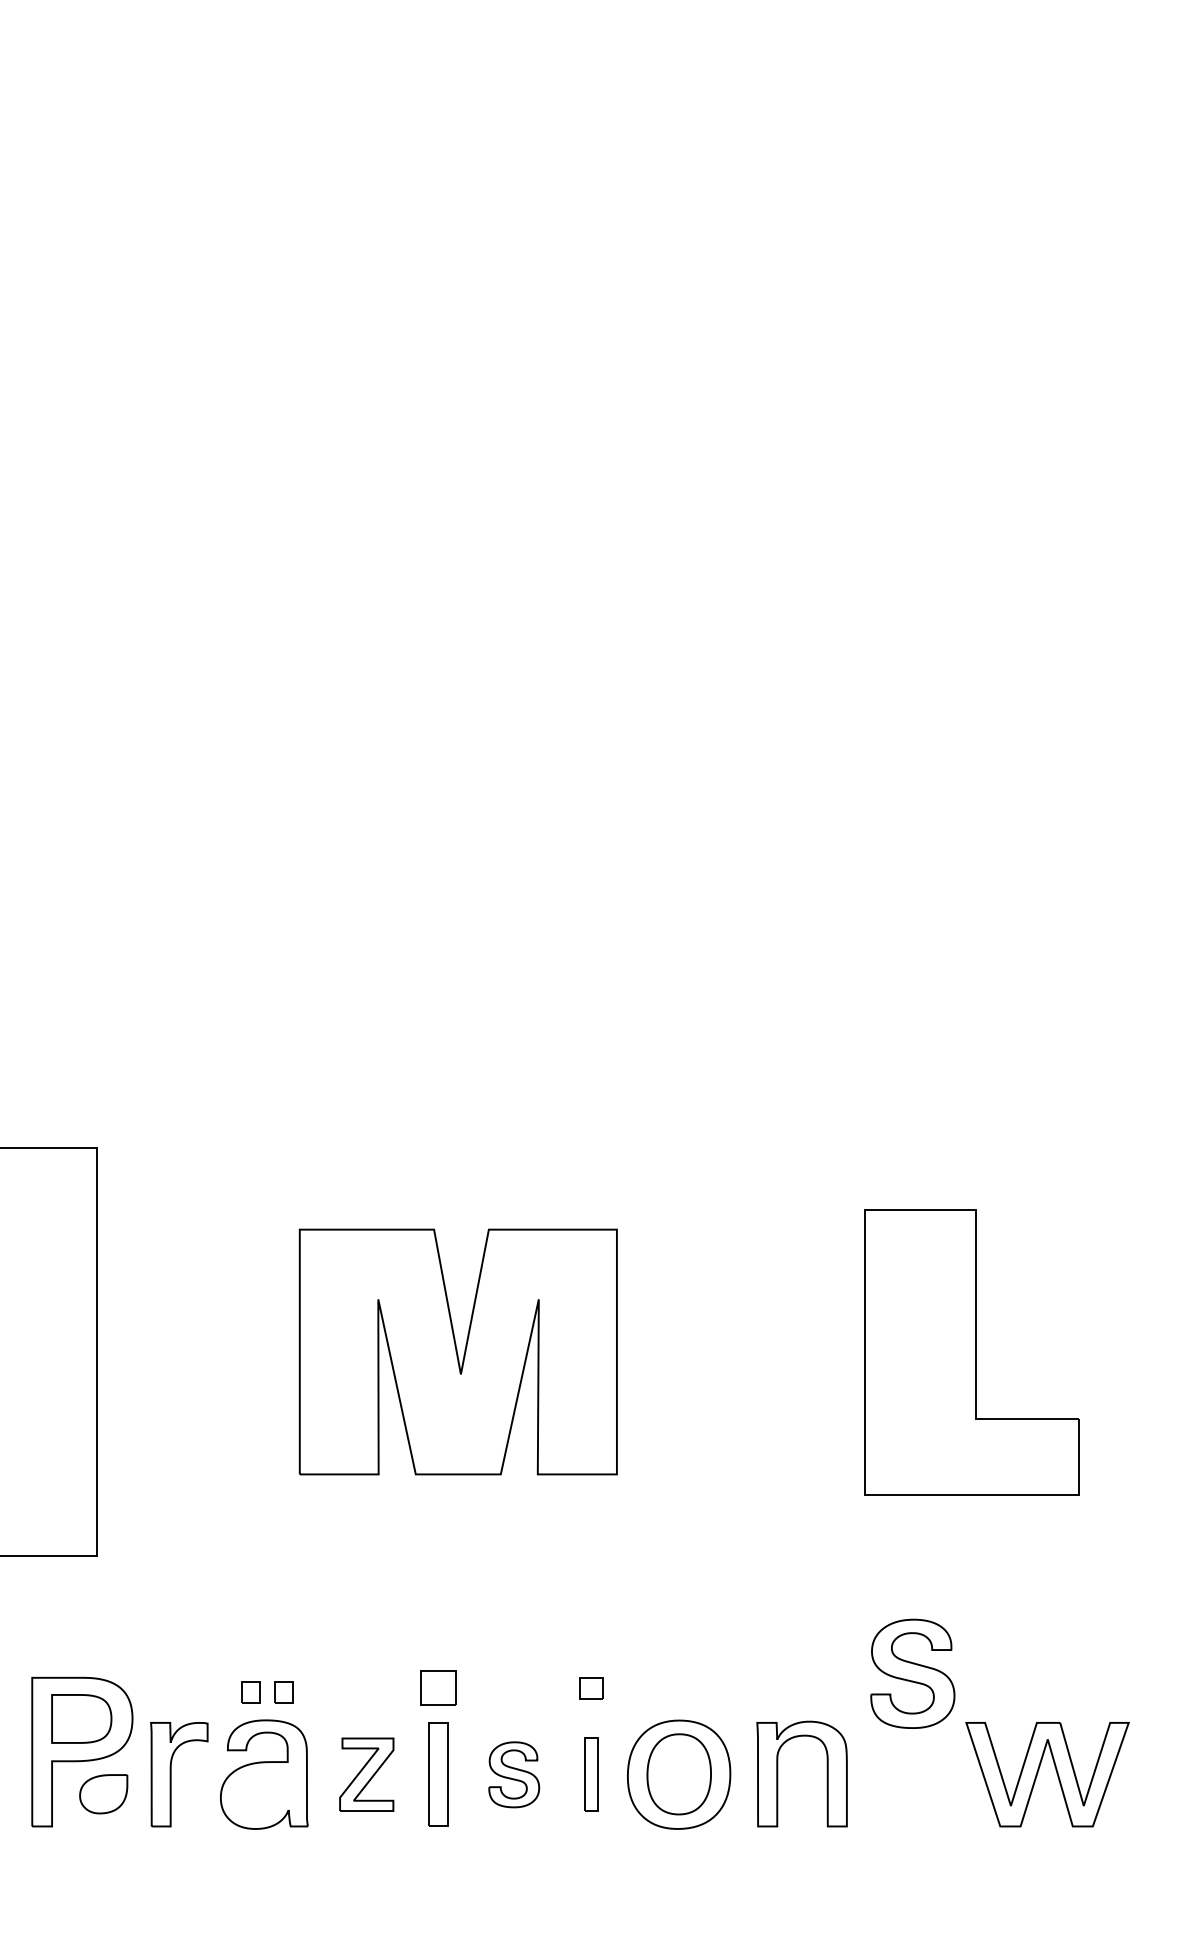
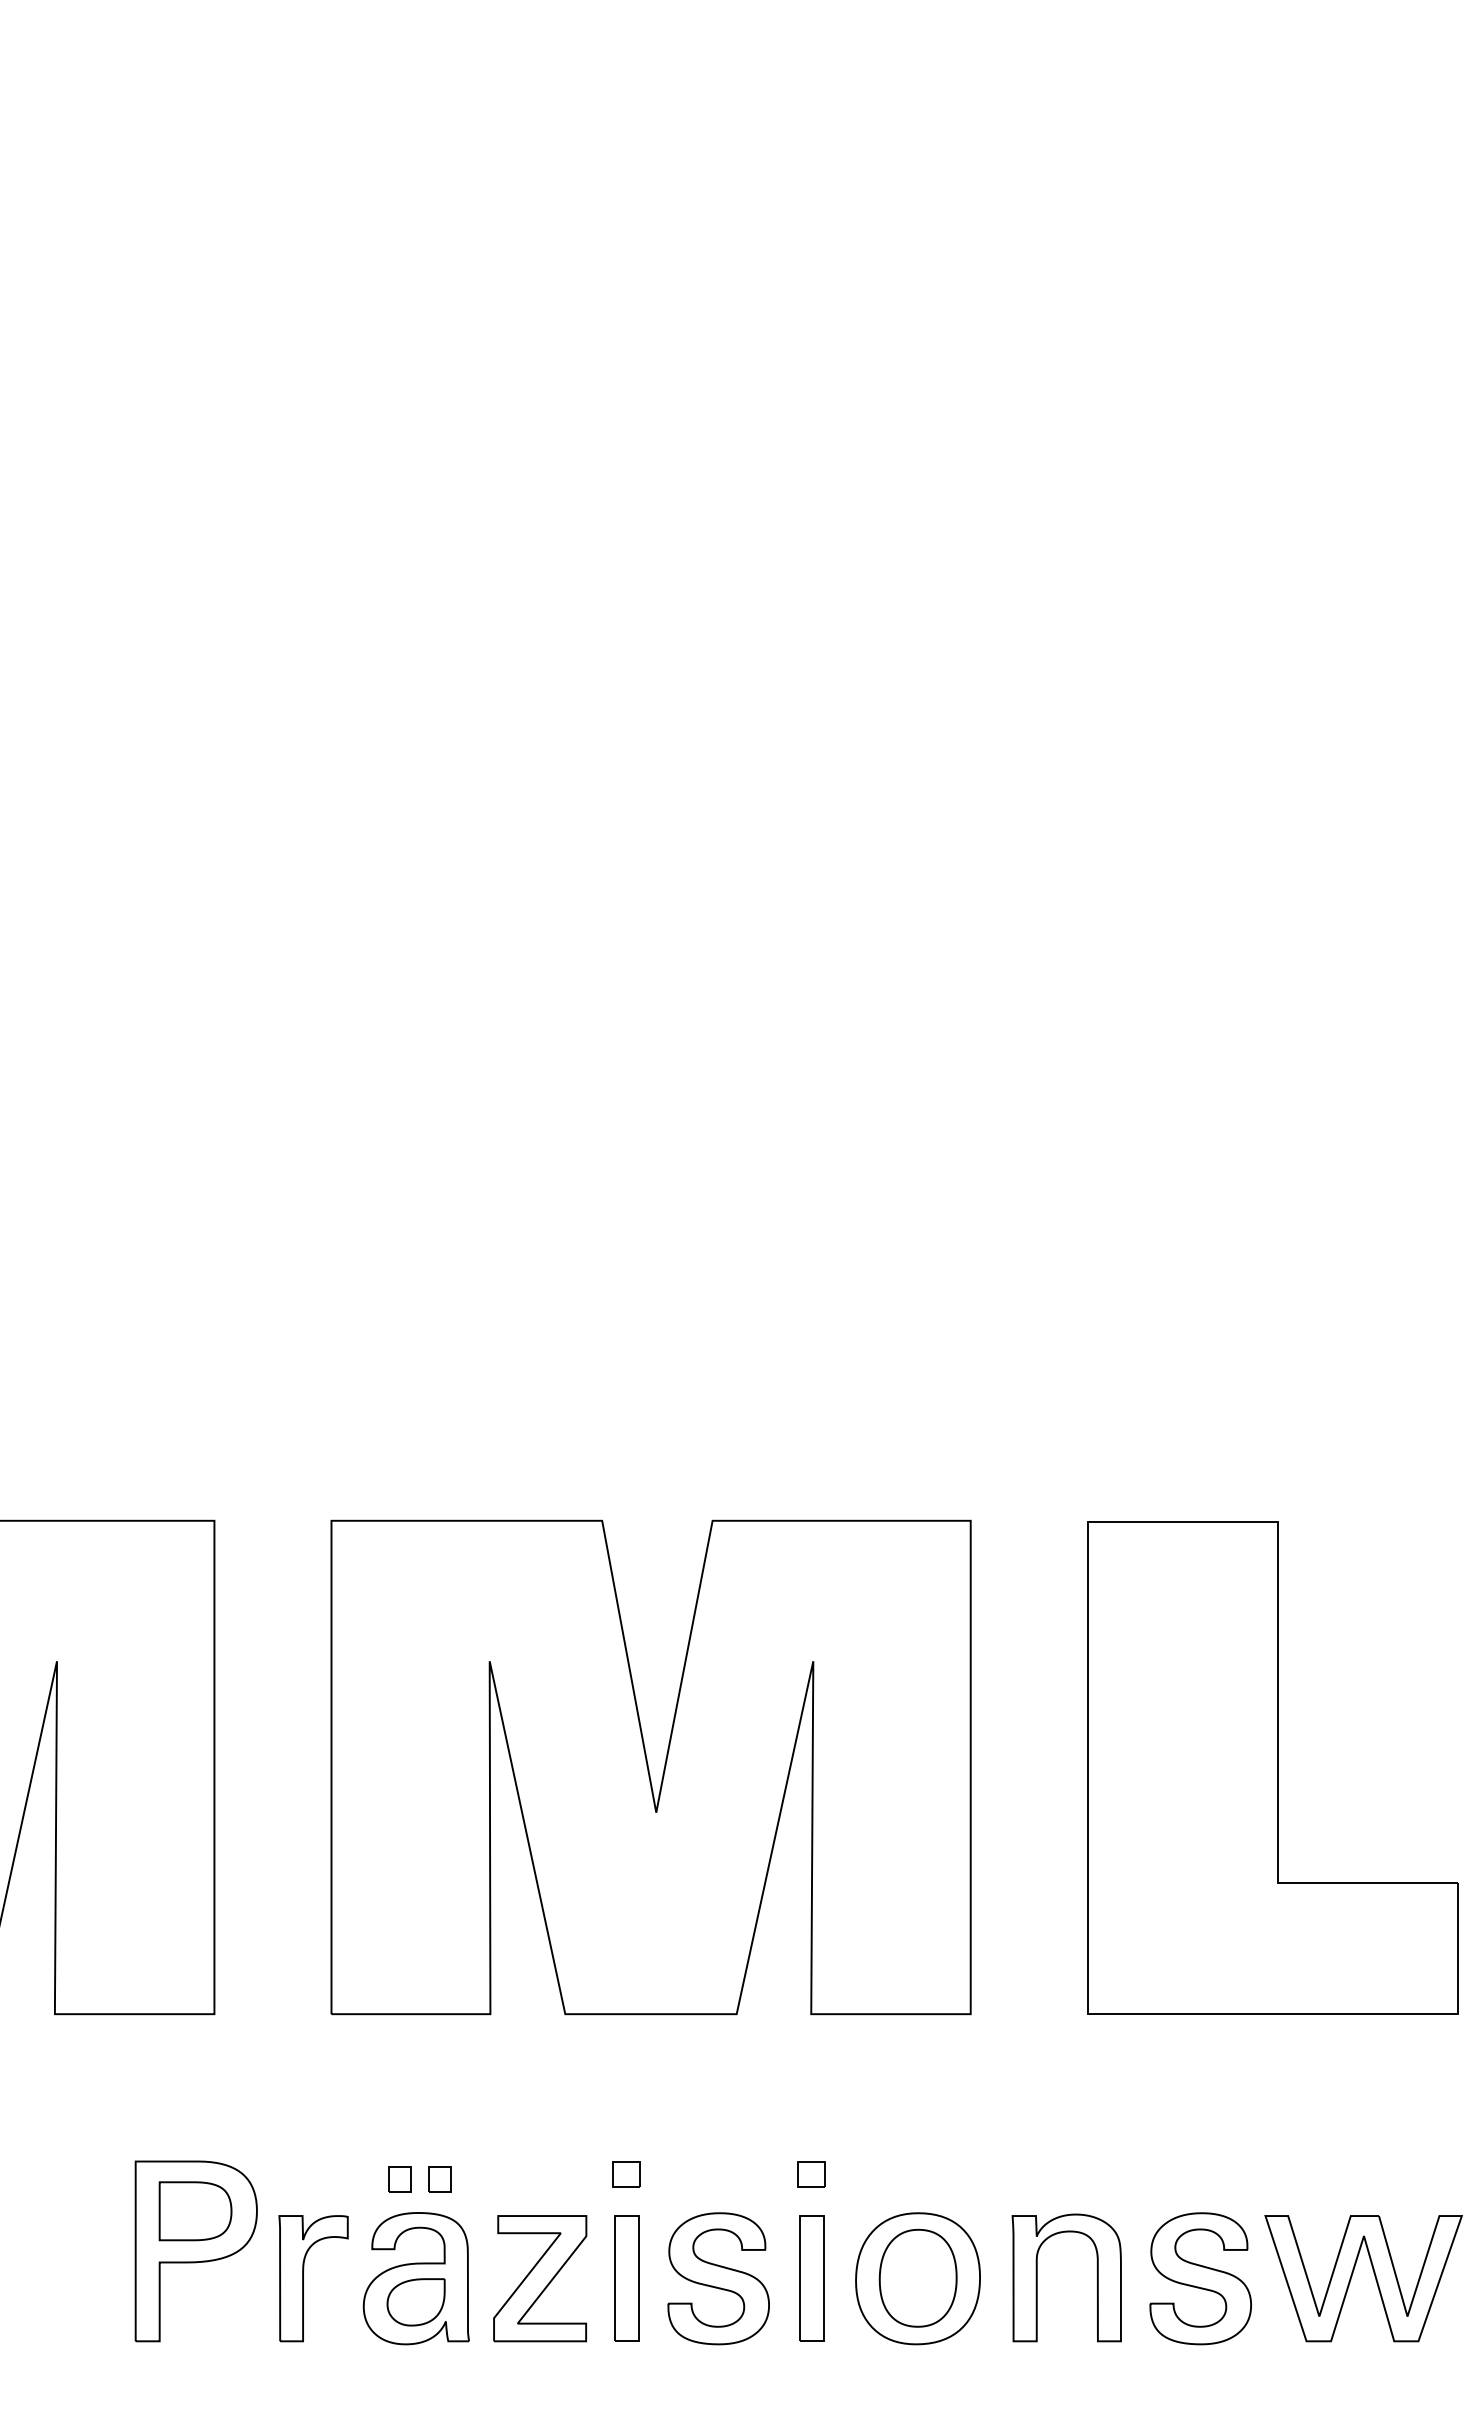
part: (457, 1352) -> (650, 1767), size x1.67
part: (972, 1352) -> (1272, 1767), size x1.43
part: (912, 1673) -> (1200, 2278), moved
part: (438, 1688) -> (626, 2174), size x0.62
part: (366, 1774) -> (540, 2278), size x1.43
part: (514, 1774) -> (718, 2278), size x1.67
part: (591, 1774) -> (811, 2278), size x1.43
part: (103, 1794) -> (415, 2302), moved

